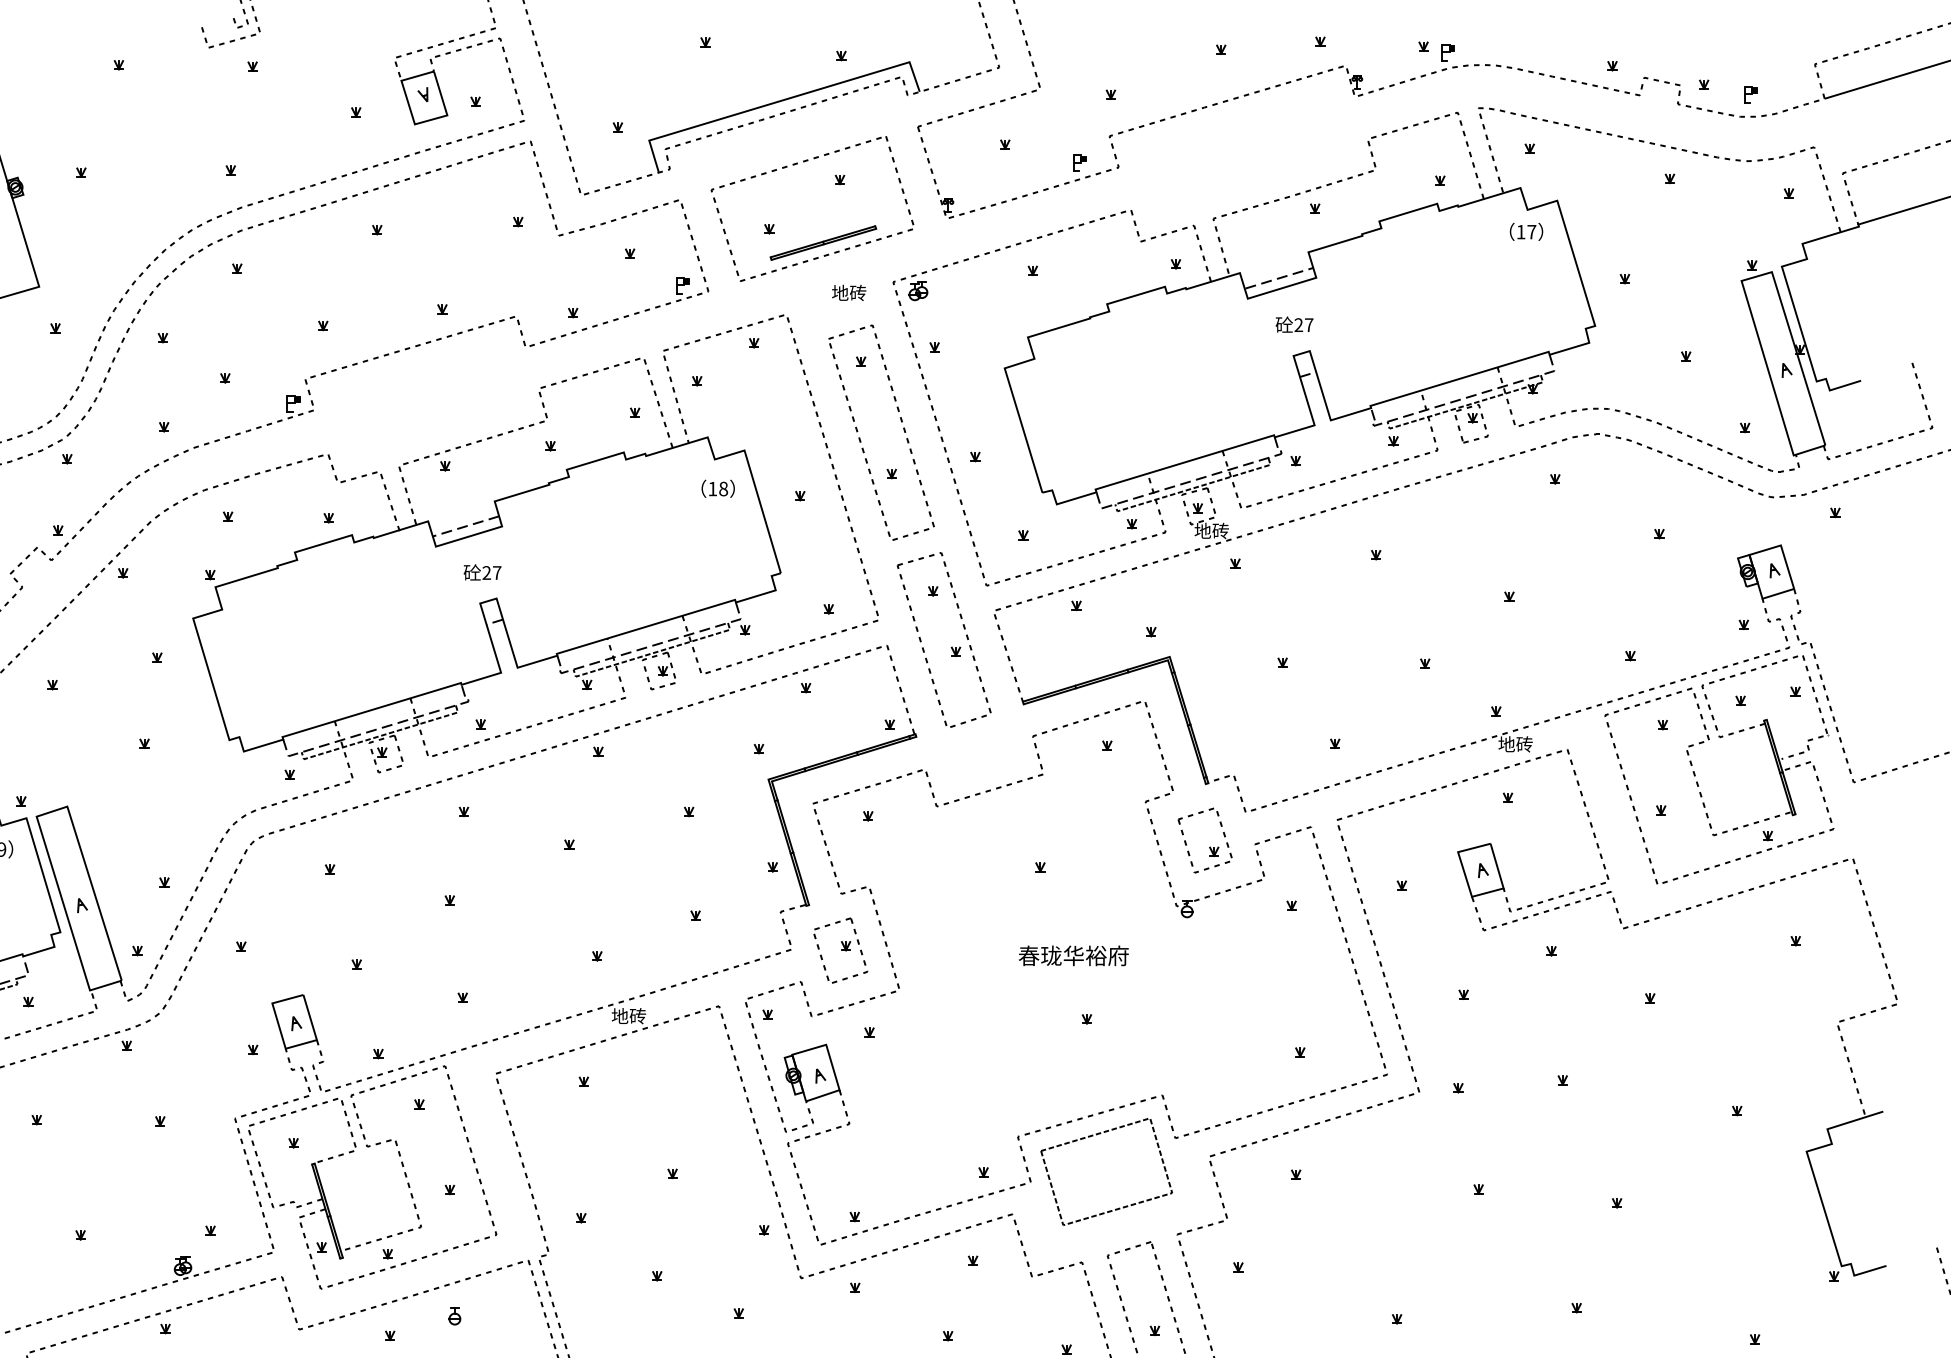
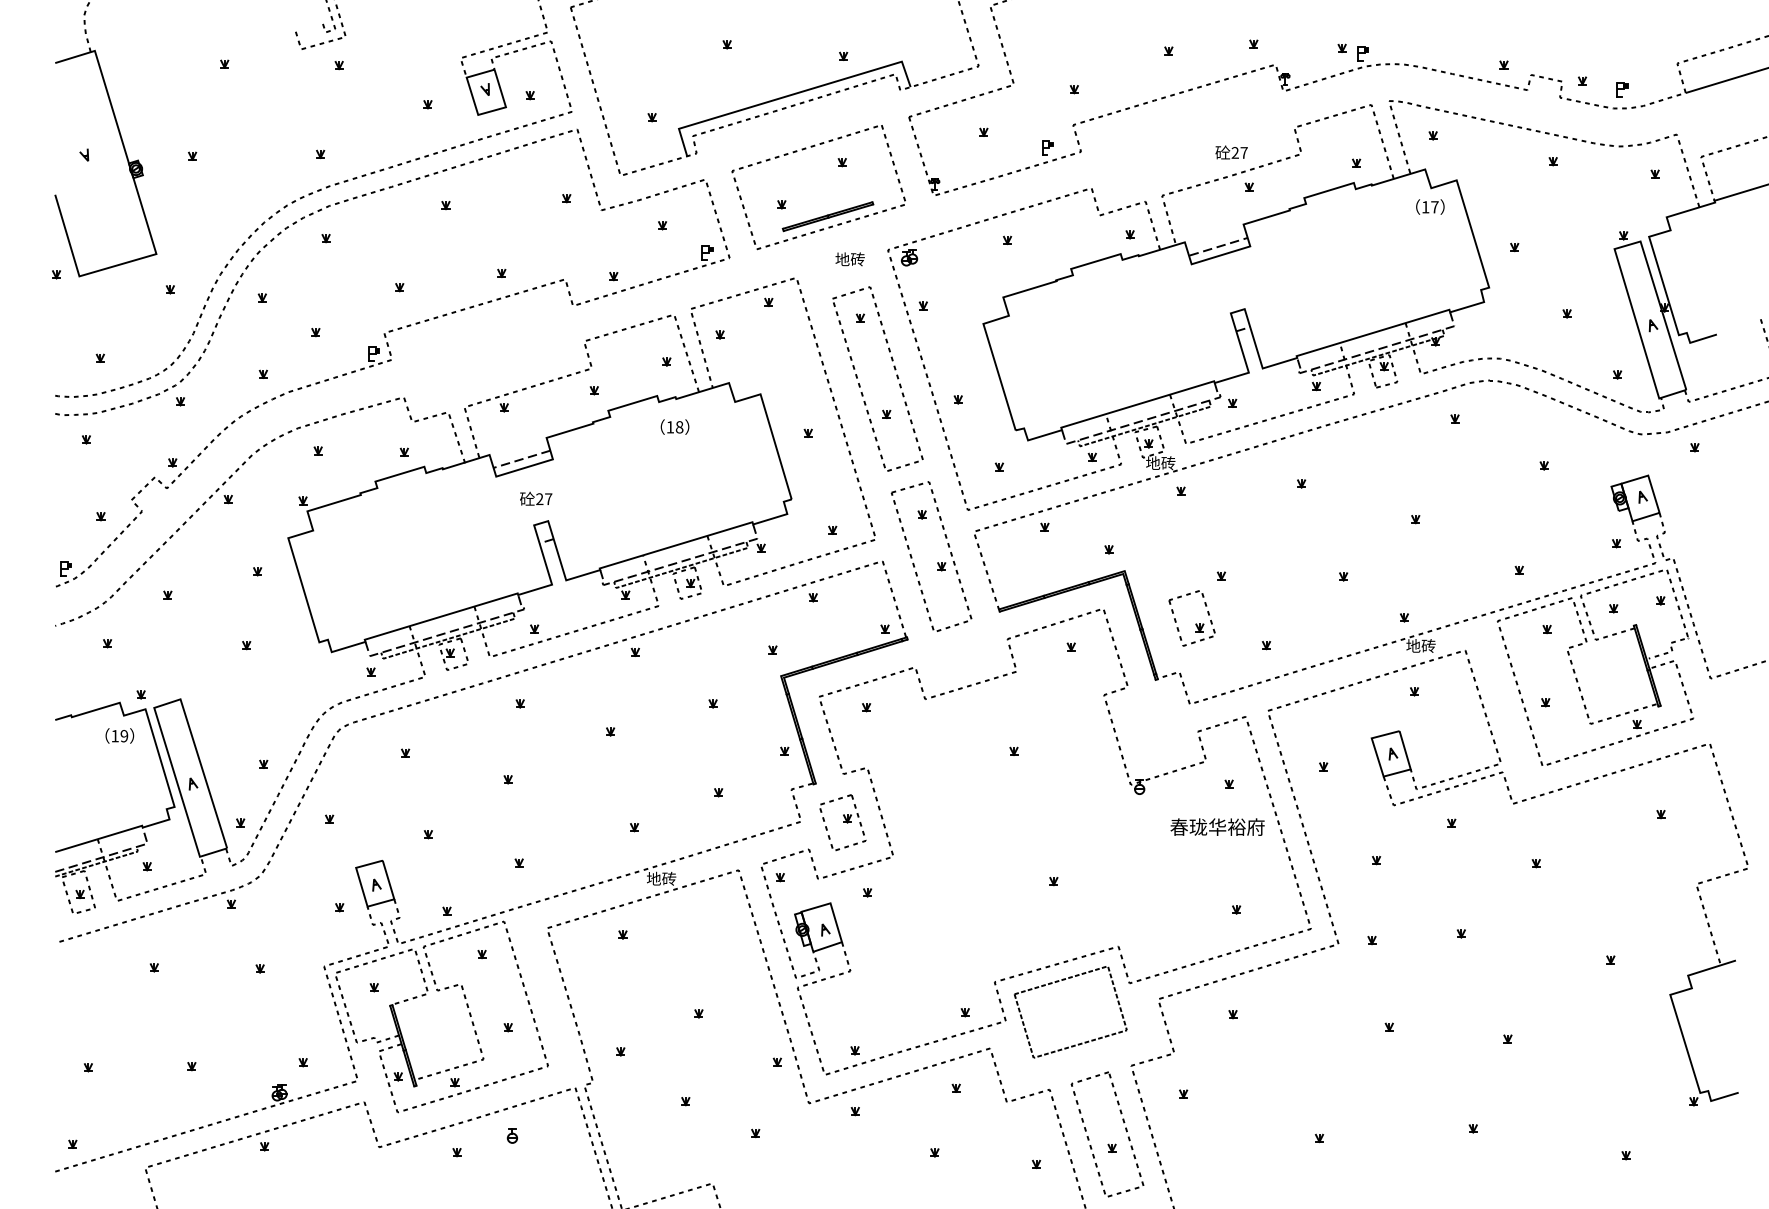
text: (1294, 324) -> (1231, 152), moved
text: (717, 488) -> (674, 426), moved
part: (1209, 846) -> (1195, 623), moved
text: (1073, 955) -> (1217, 826), moved

